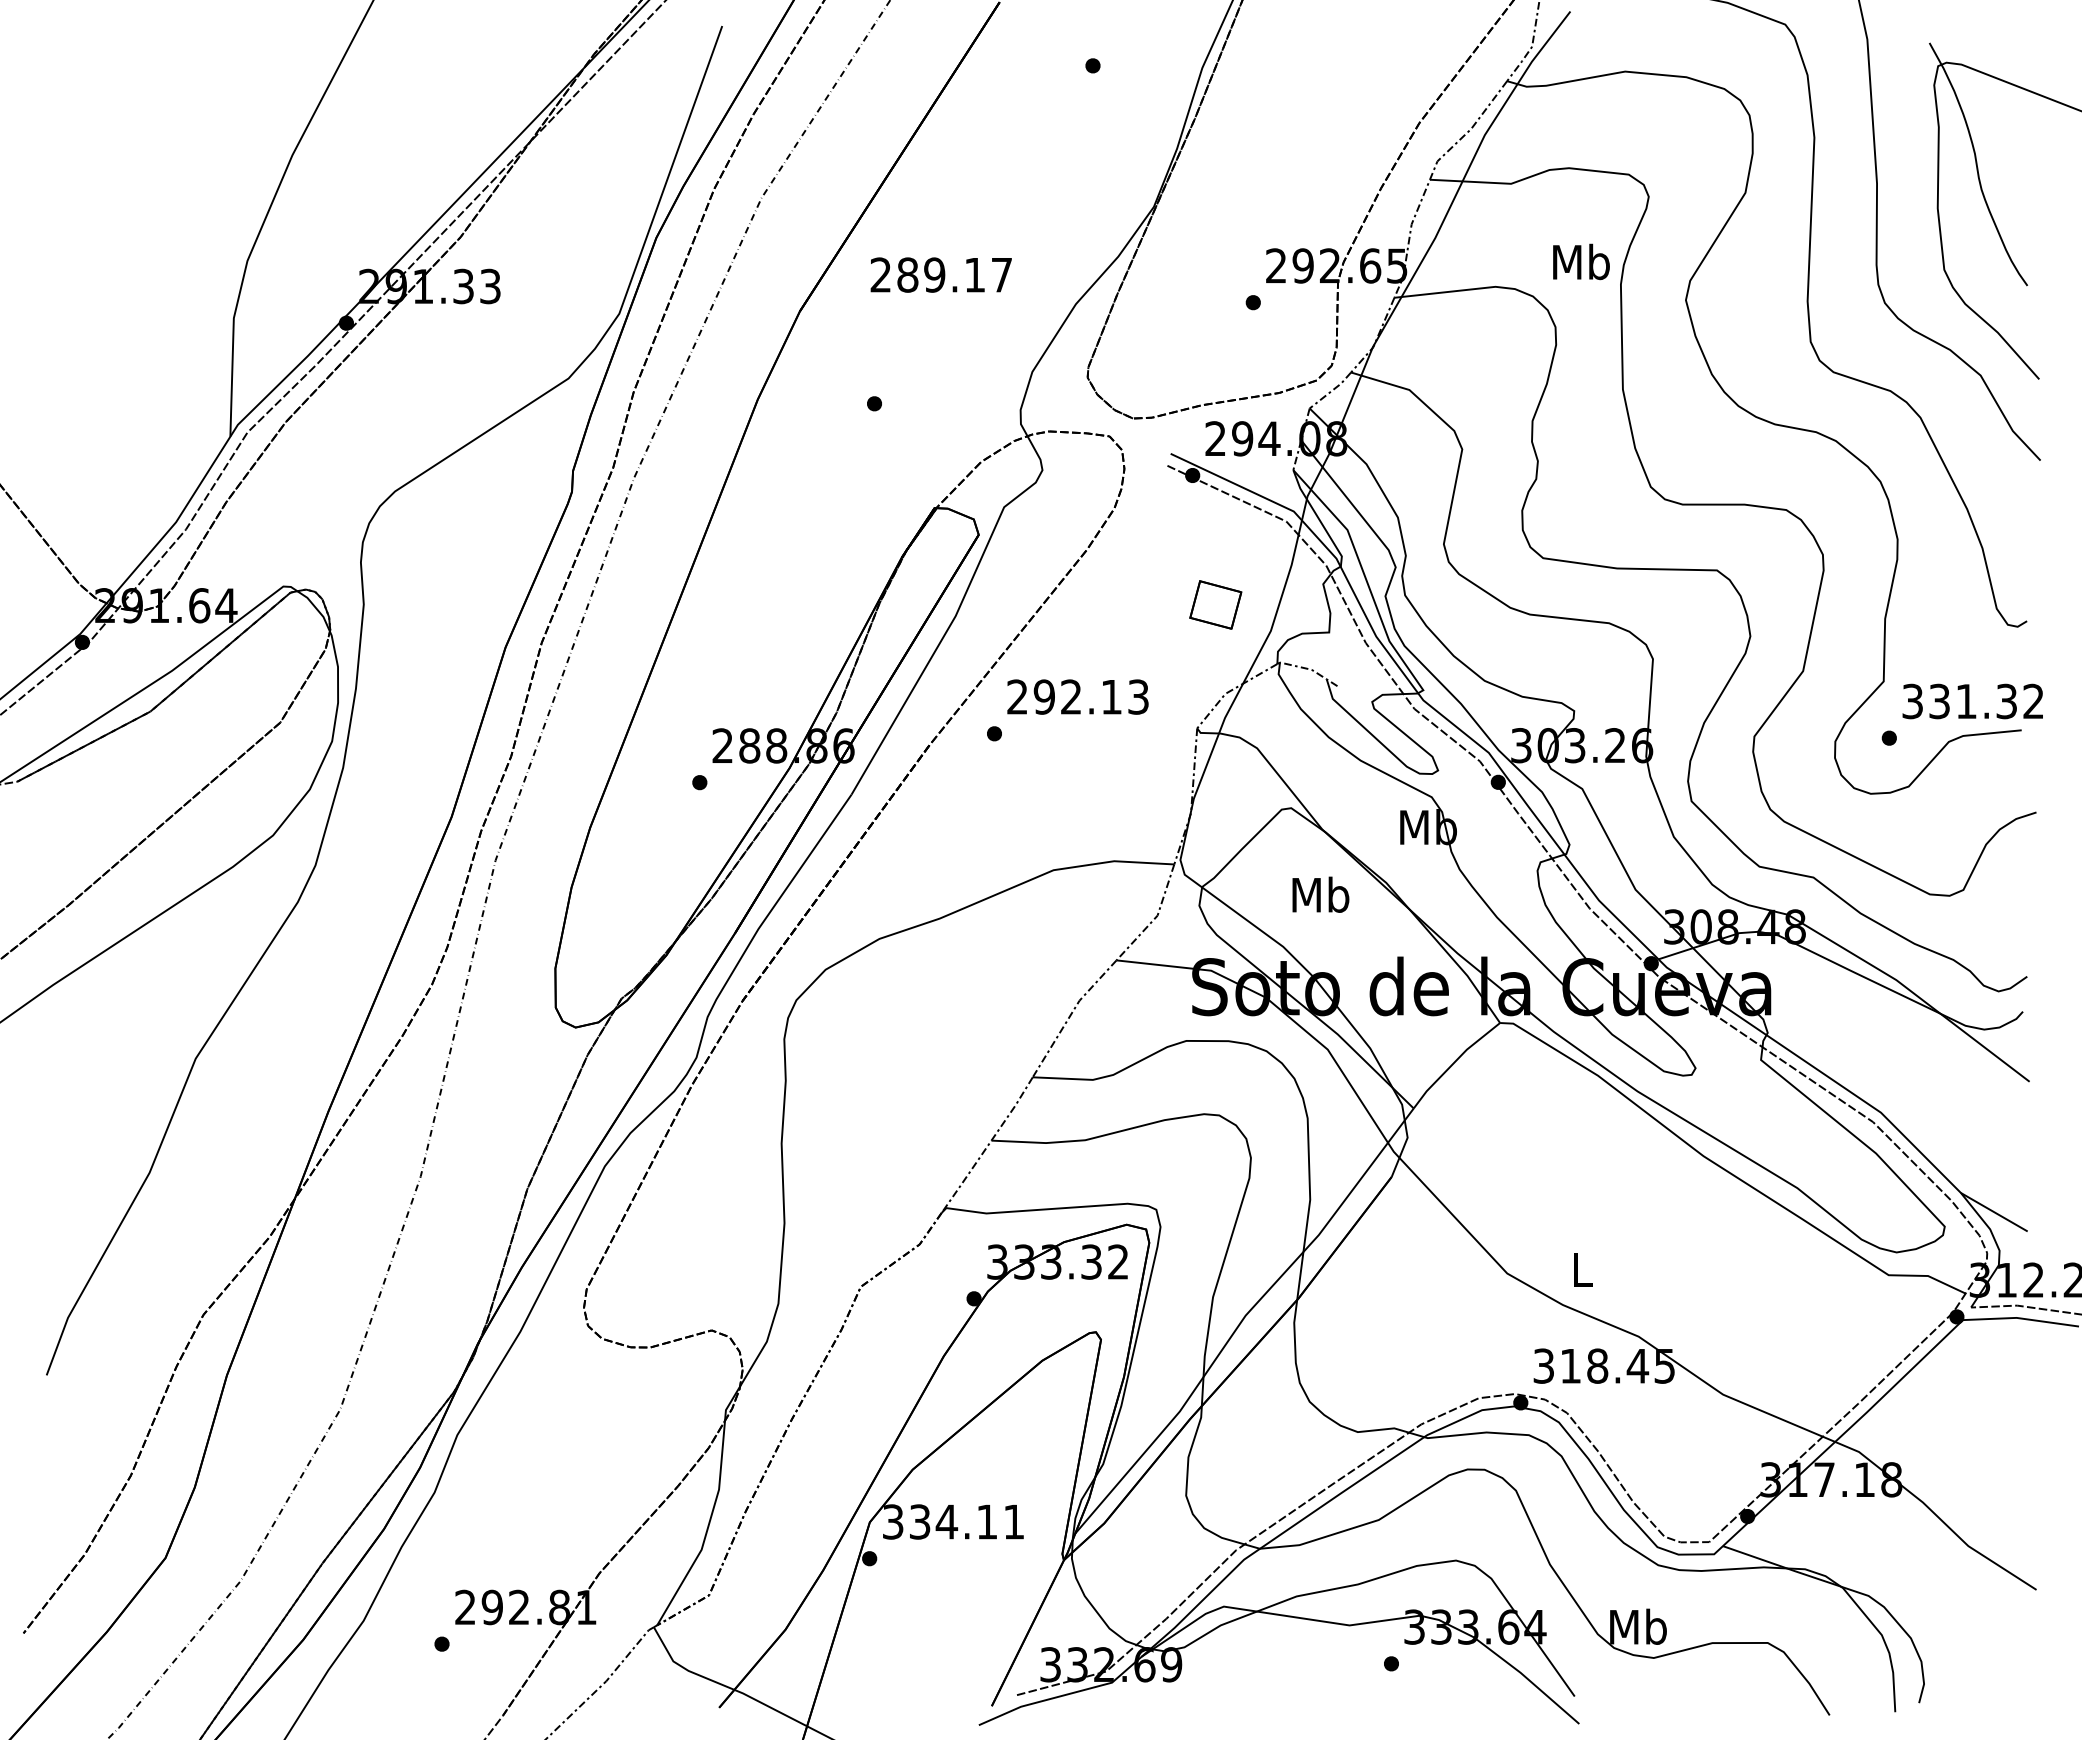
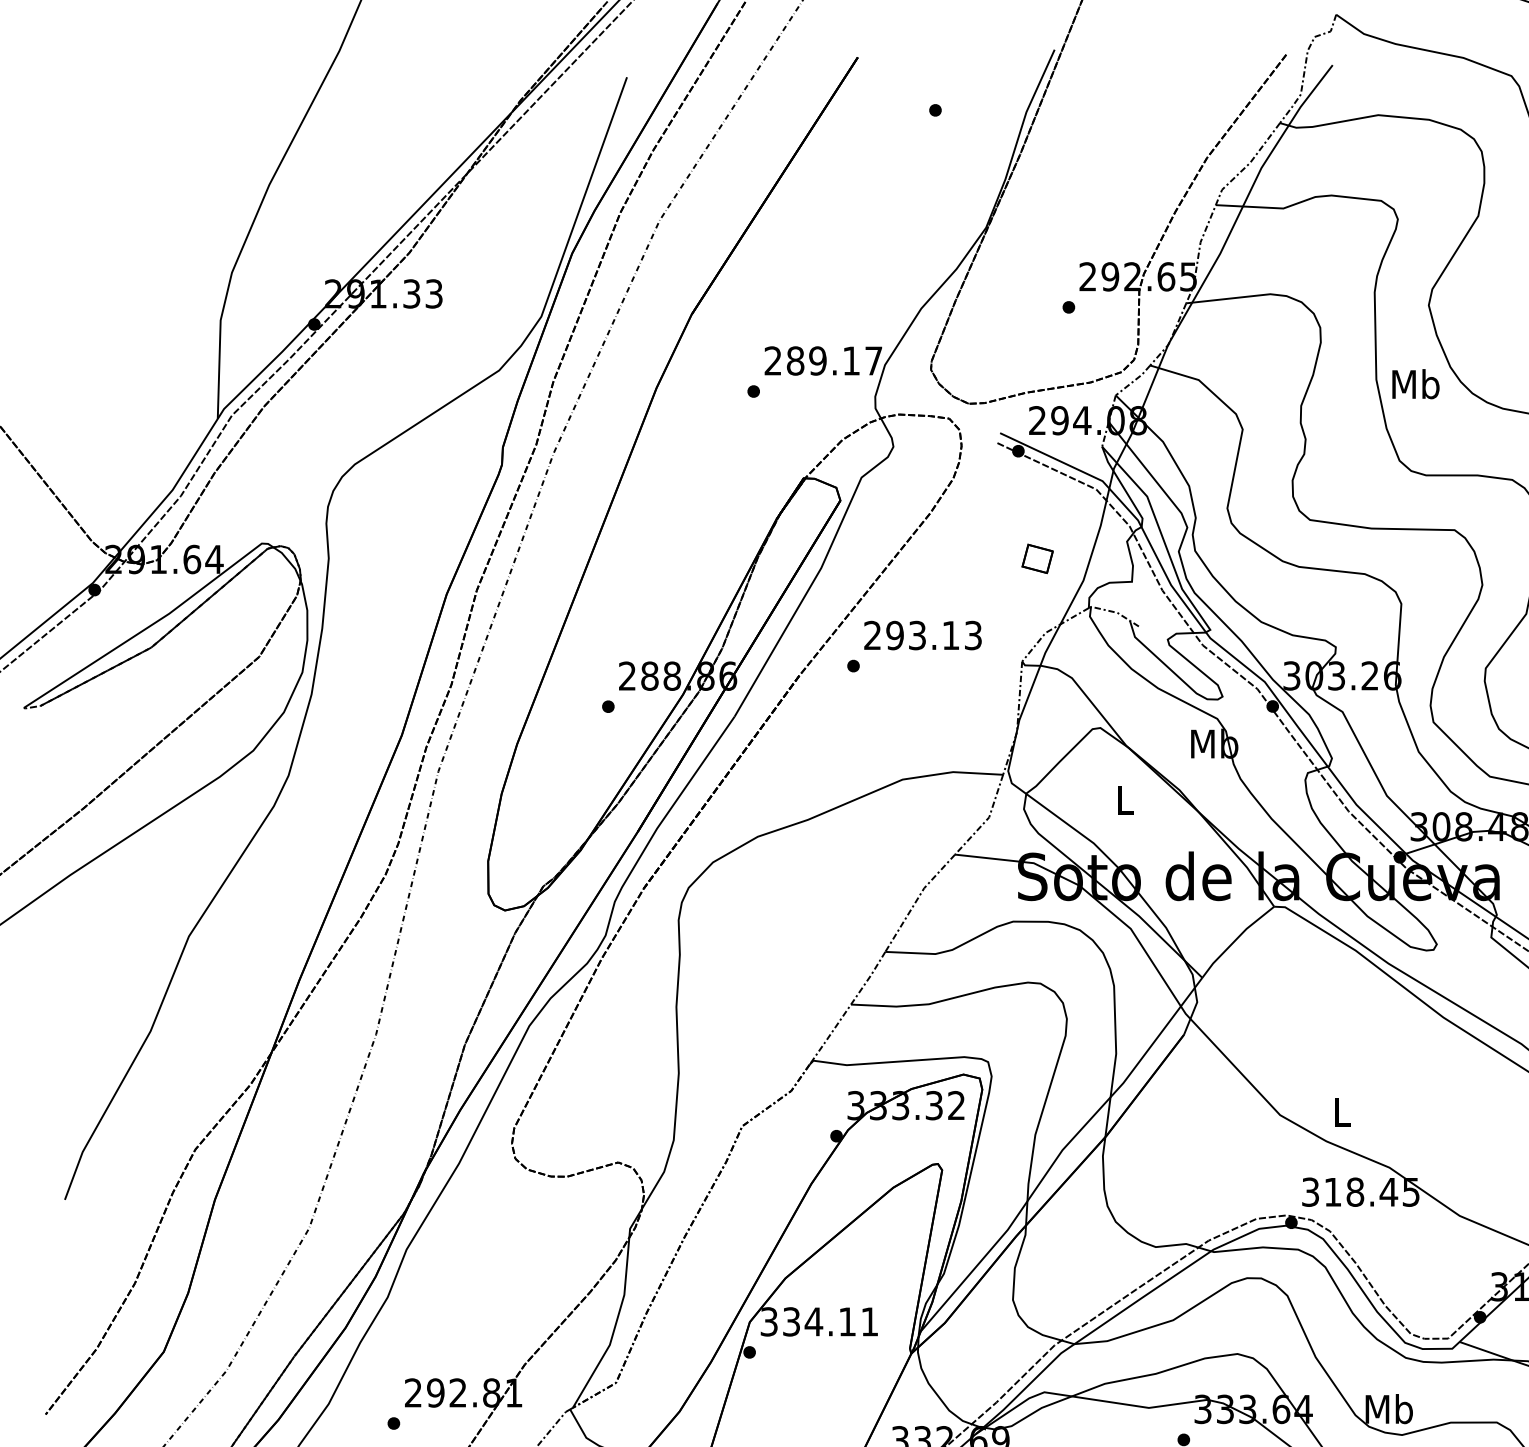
text: (1581, 261) -> (1415, 383), moved
text: (940, 274) -> (822, 360), moved
part: (1215, 604) -> (1037, 558), size x0.71
text: (1071, 696) -> (917, 635), 292.13 -> 293.13
text: (1320, 894) -> (1124, 799), Mb -> L

